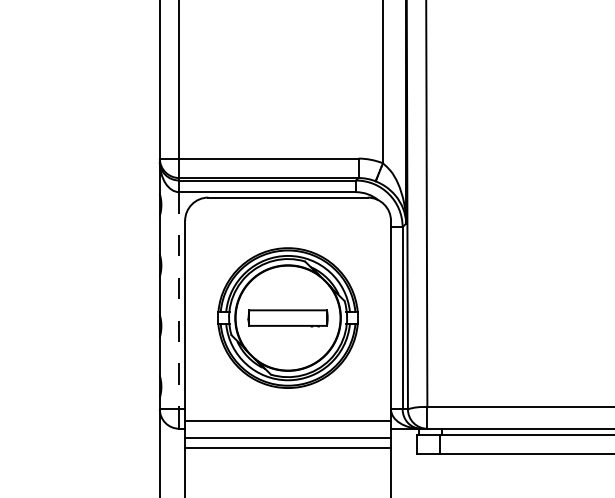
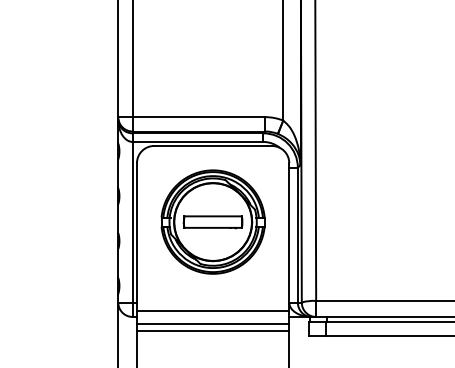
line: (179, 301) -> (132, 222), dashed -> solid
part: (287, 317) -> (212, 221), moved

